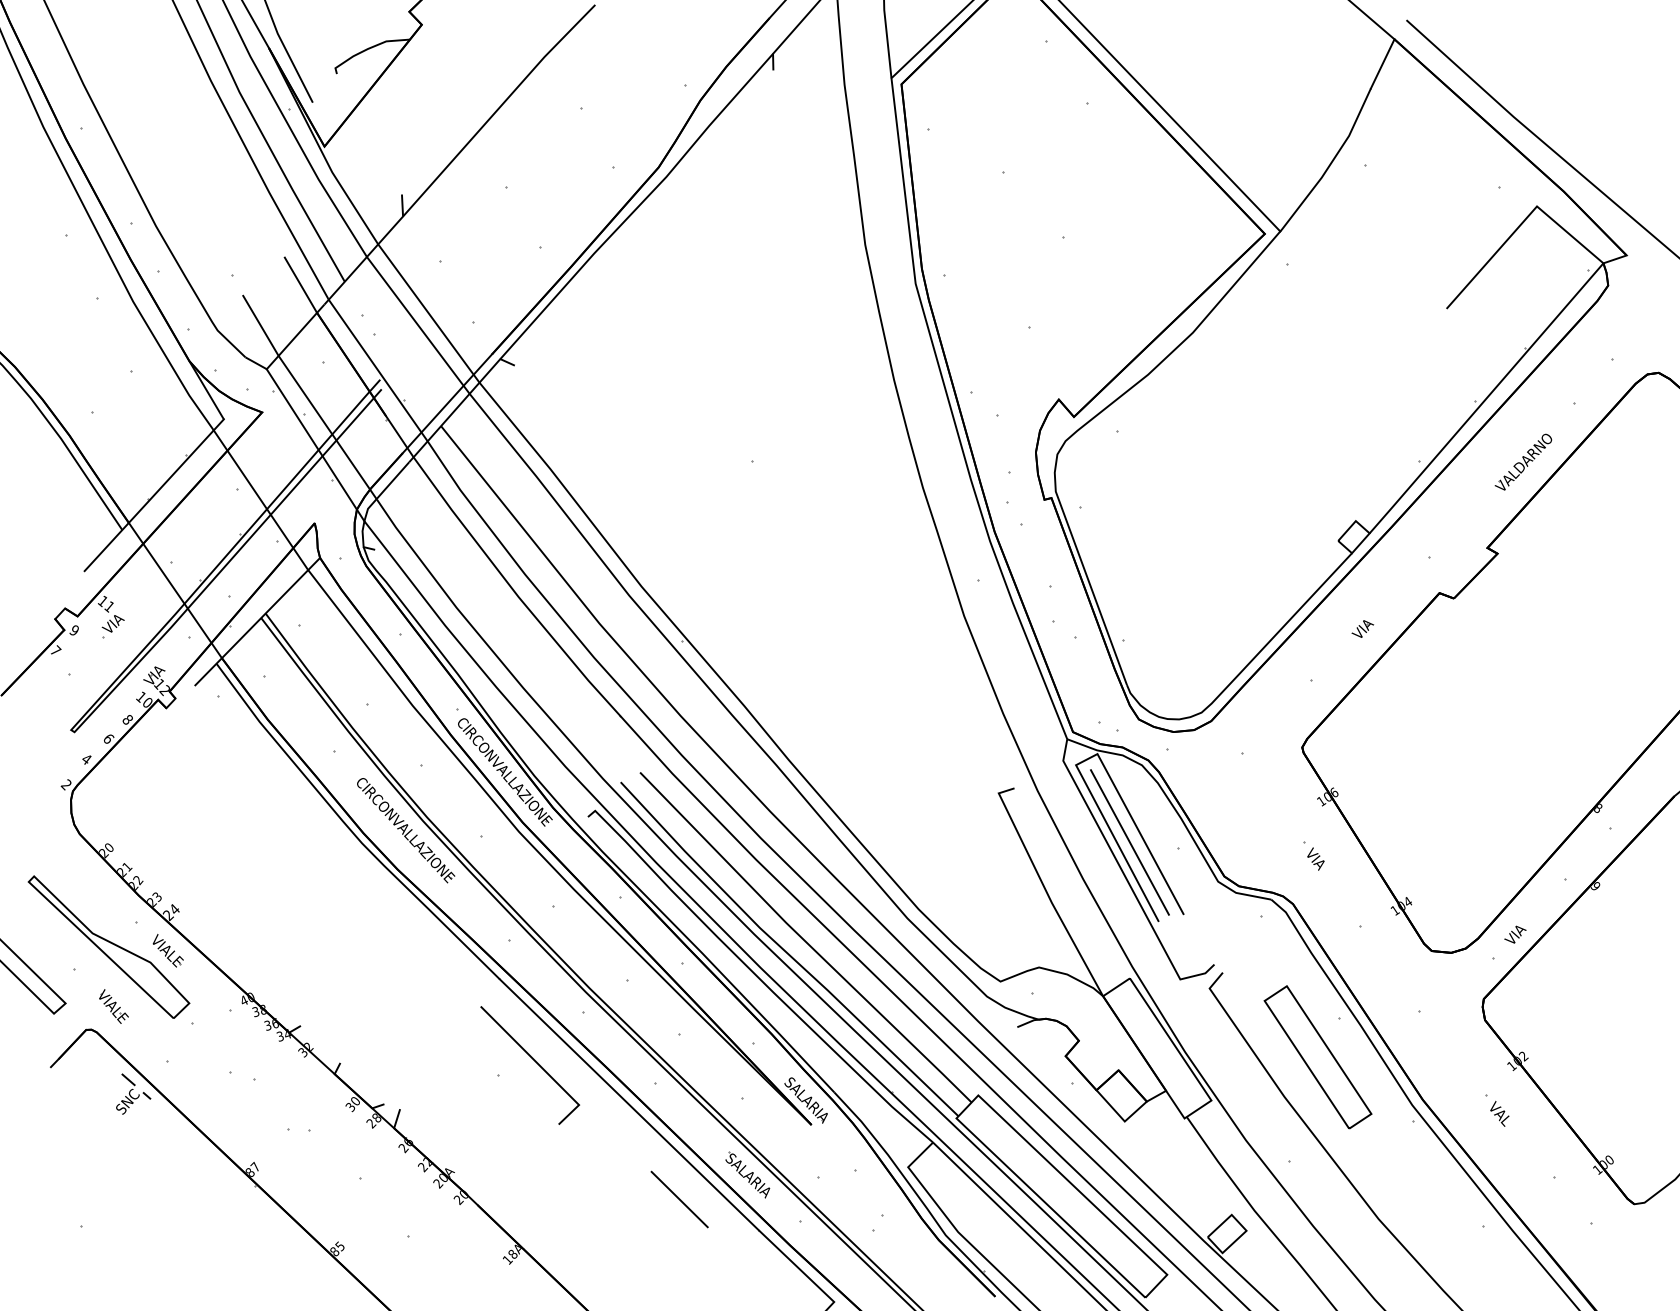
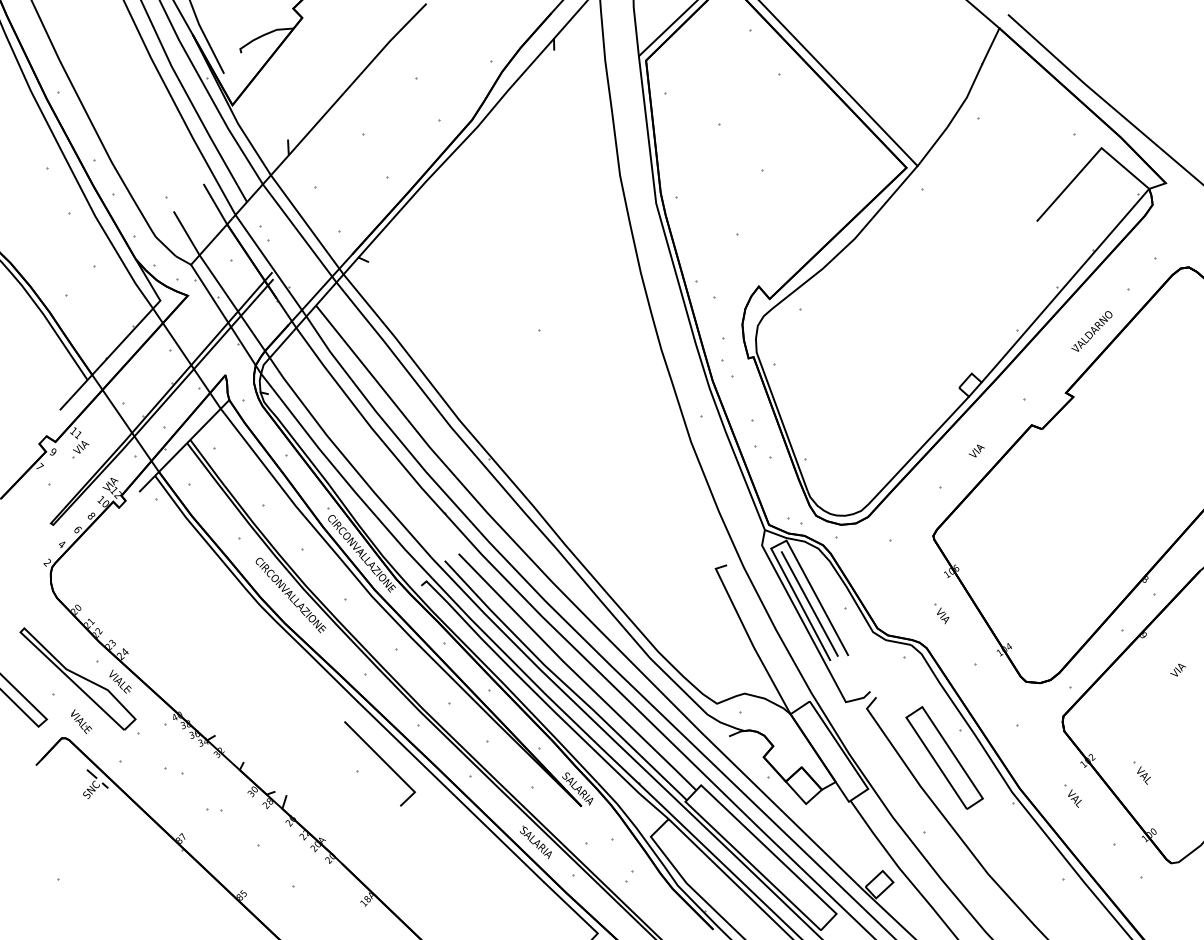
text: (1514, 933) -> (1177, 669), moved
part: (1592, 1077) -> (1141, 772), added
line: (680, 1198) -> (487, 859), removed

